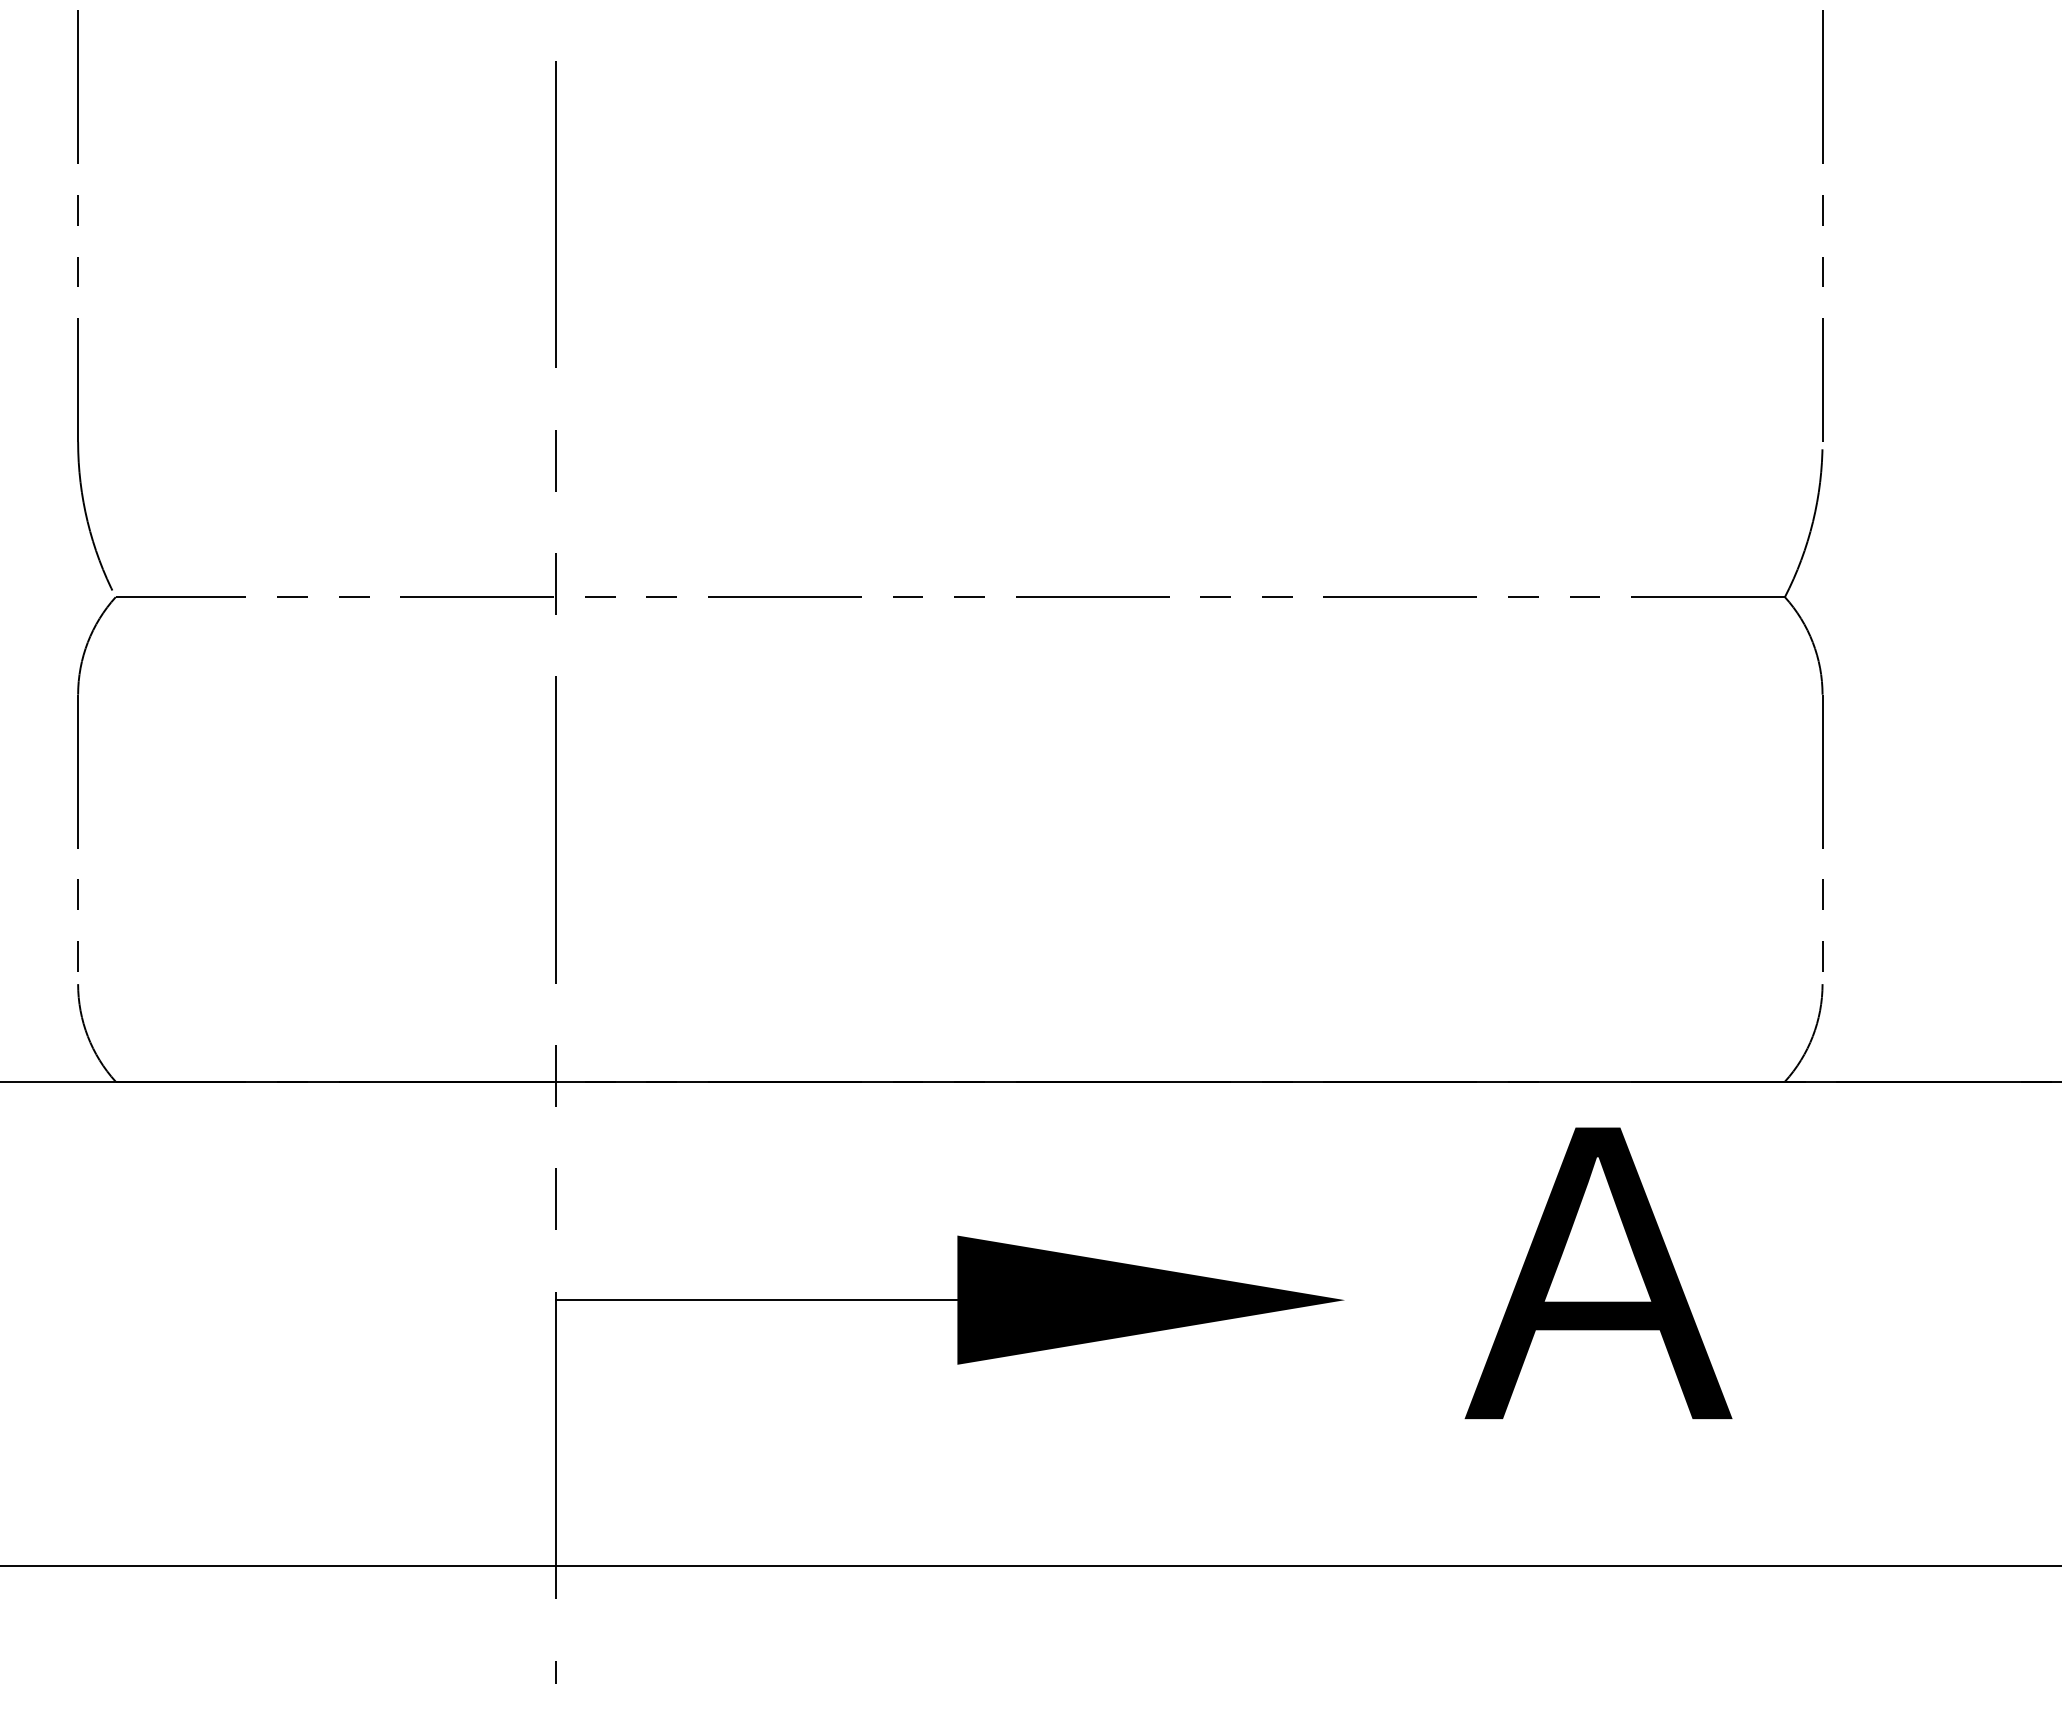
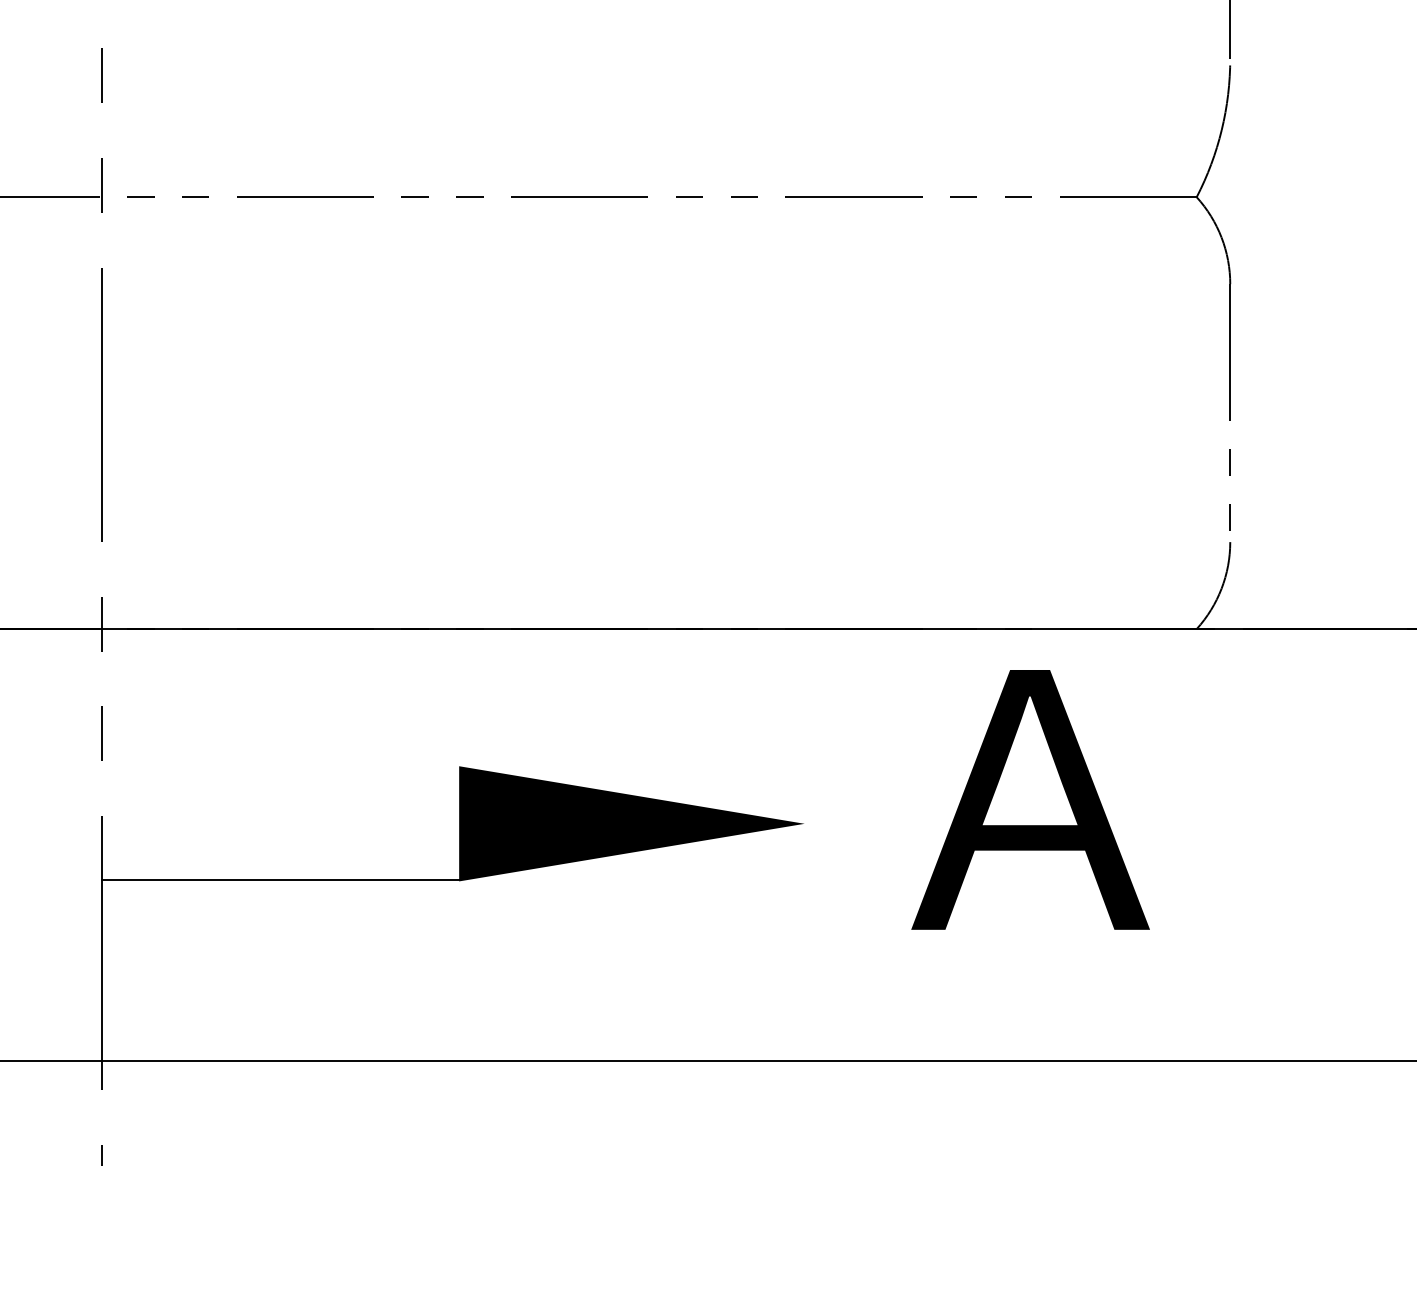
line: (756, 1300) -> (280, 880), moved

